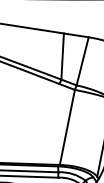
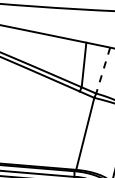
line: (83, 62) -> (103, 71), solid -> dashed

